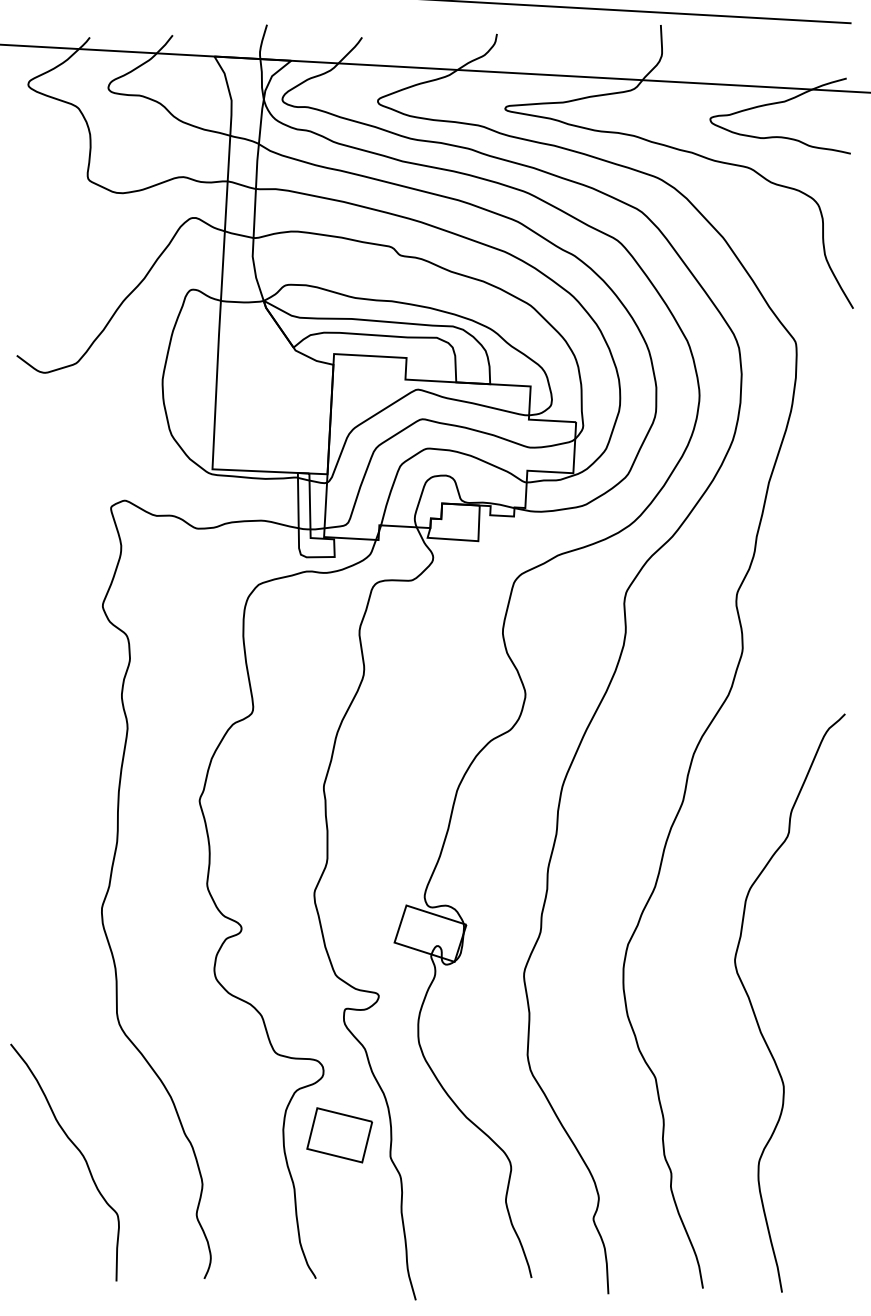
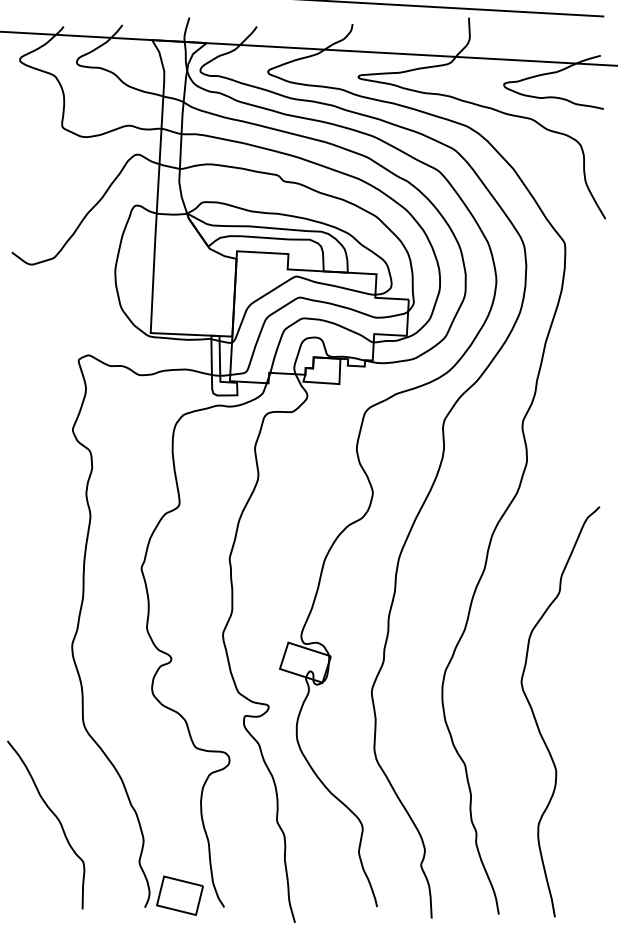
part: (338, 1134) -> (179, 895), moved

